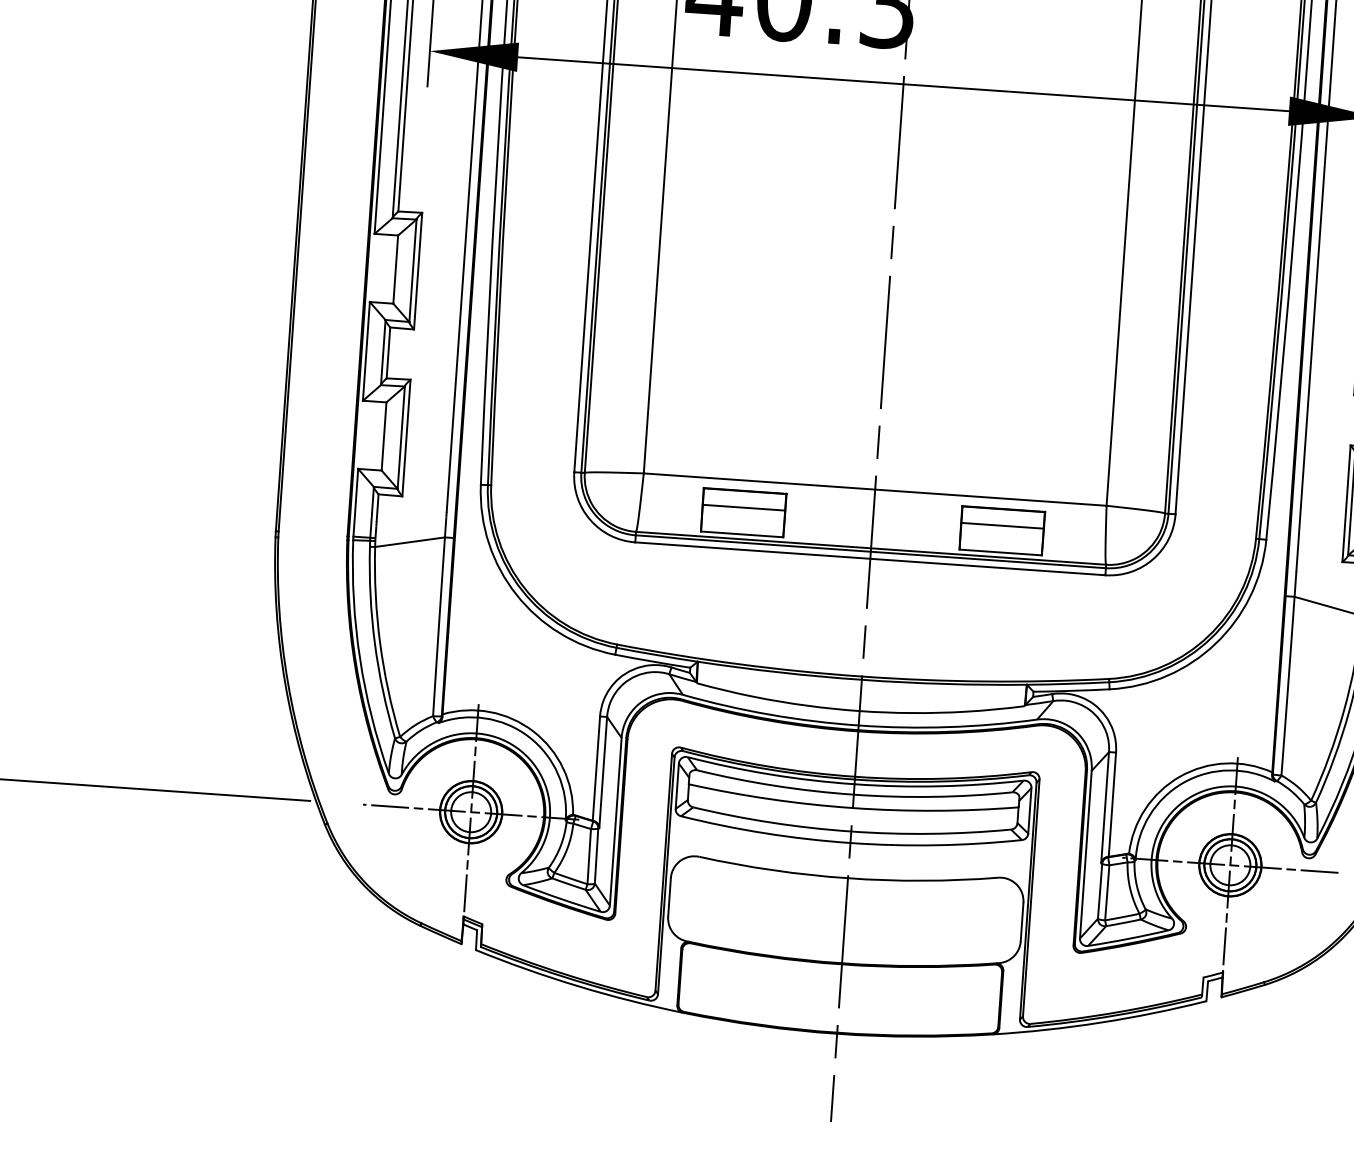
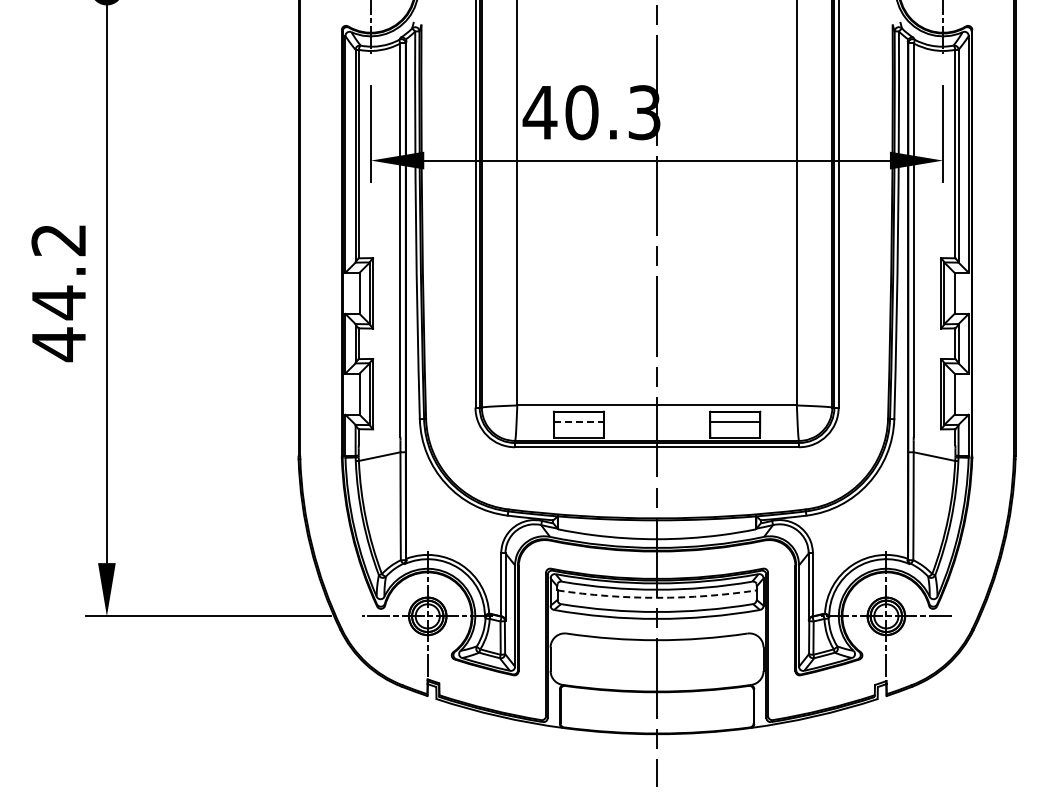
line: (743, 507) -> (578, 421), solid -> dashed
arc: (853, 807) -> (657, 597), solid -> dashed

